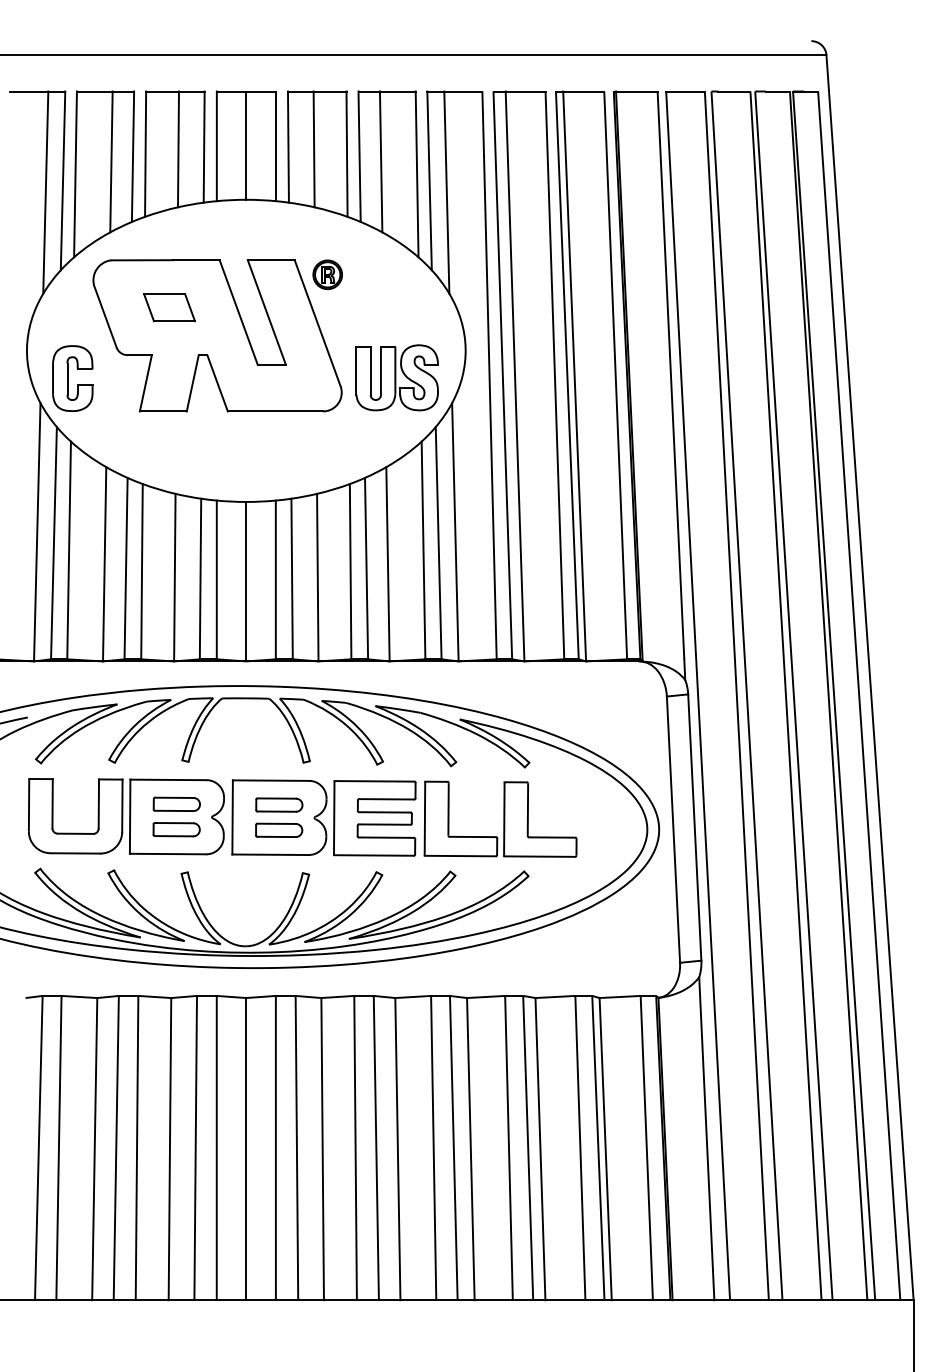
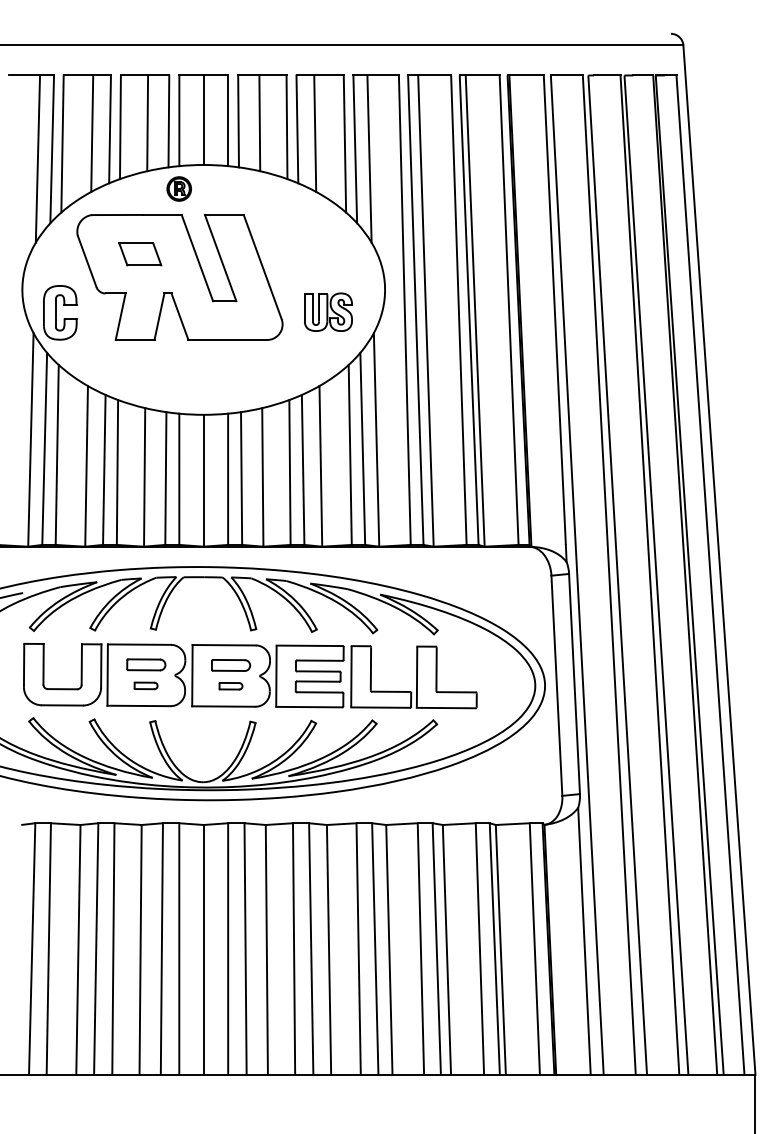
part: (327, 274) -> (179, 188), moved
part: (396, 377) -> (327, 311), size x0.7
part: (176, 829) -> (146, 685), size x0.6
part: (279, 829) -> (231, 685), size x0.6

